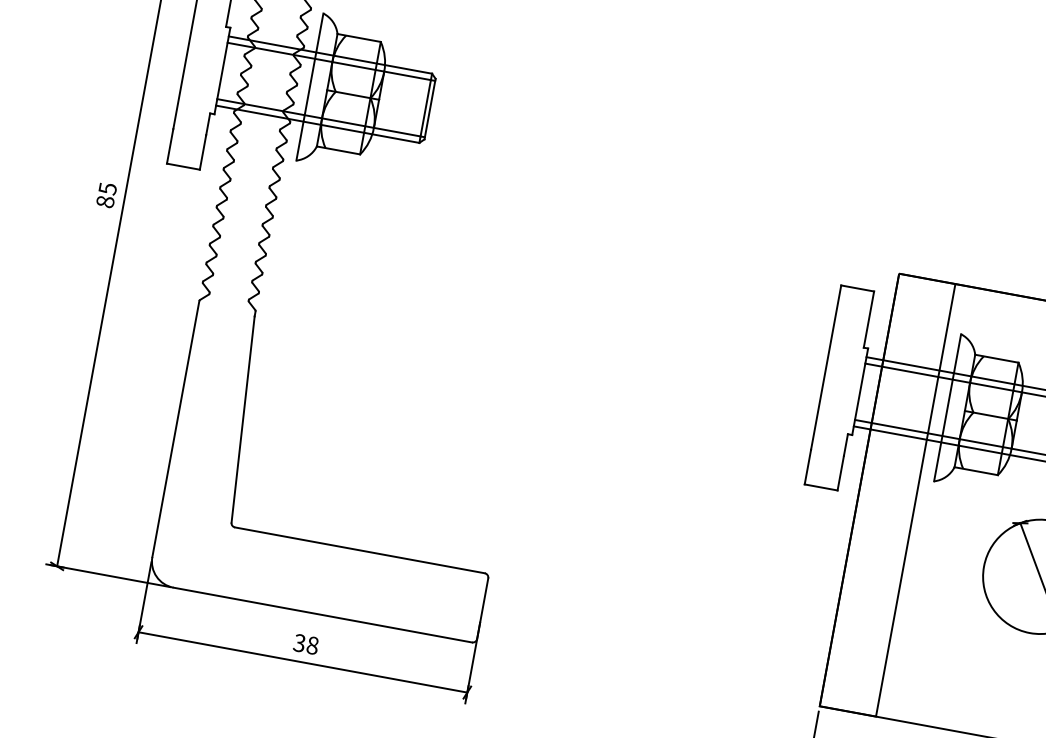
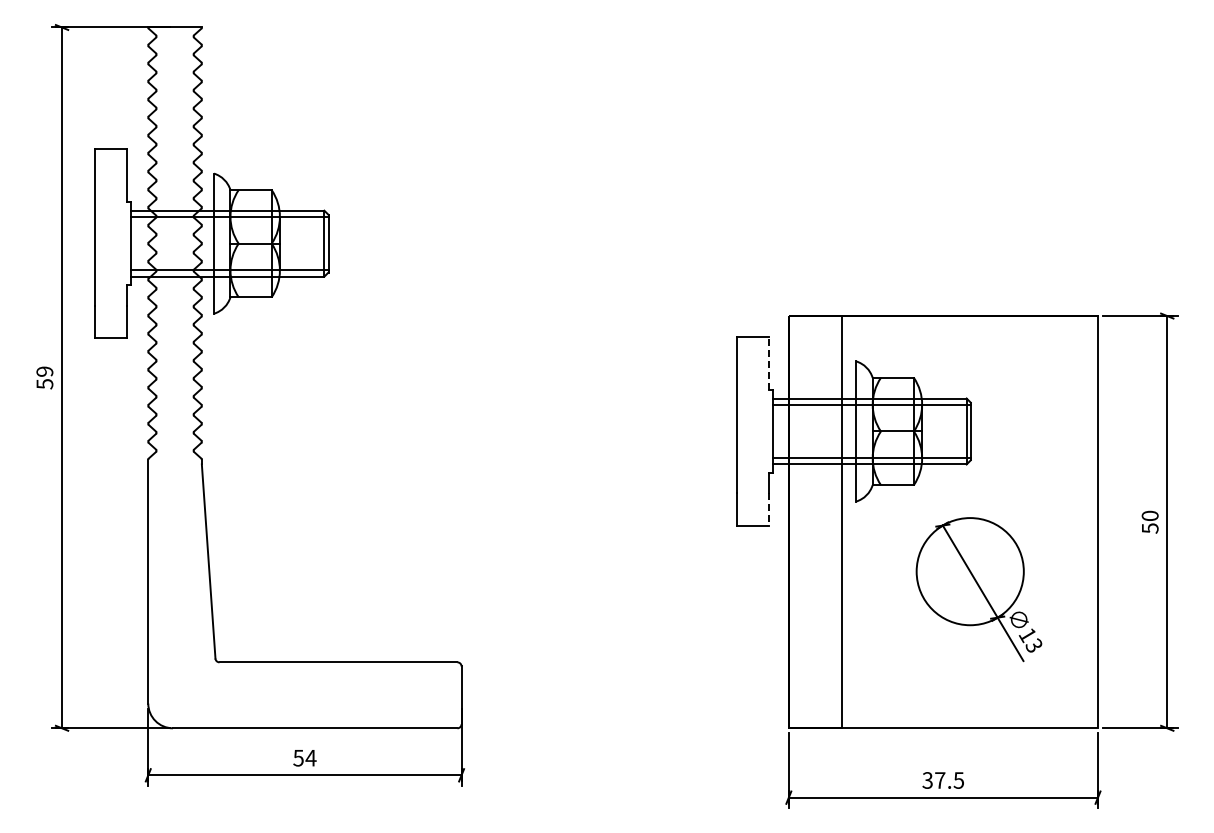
text: (106, 194) -> (44, 377), 85 -> 59
line: (868, 319) -> (768, 363), solid -> dashed
line: (840, 473) -> (768, 510), solid -> dashed
text: (306, 643) -> (305, 757), 38 -> 54

